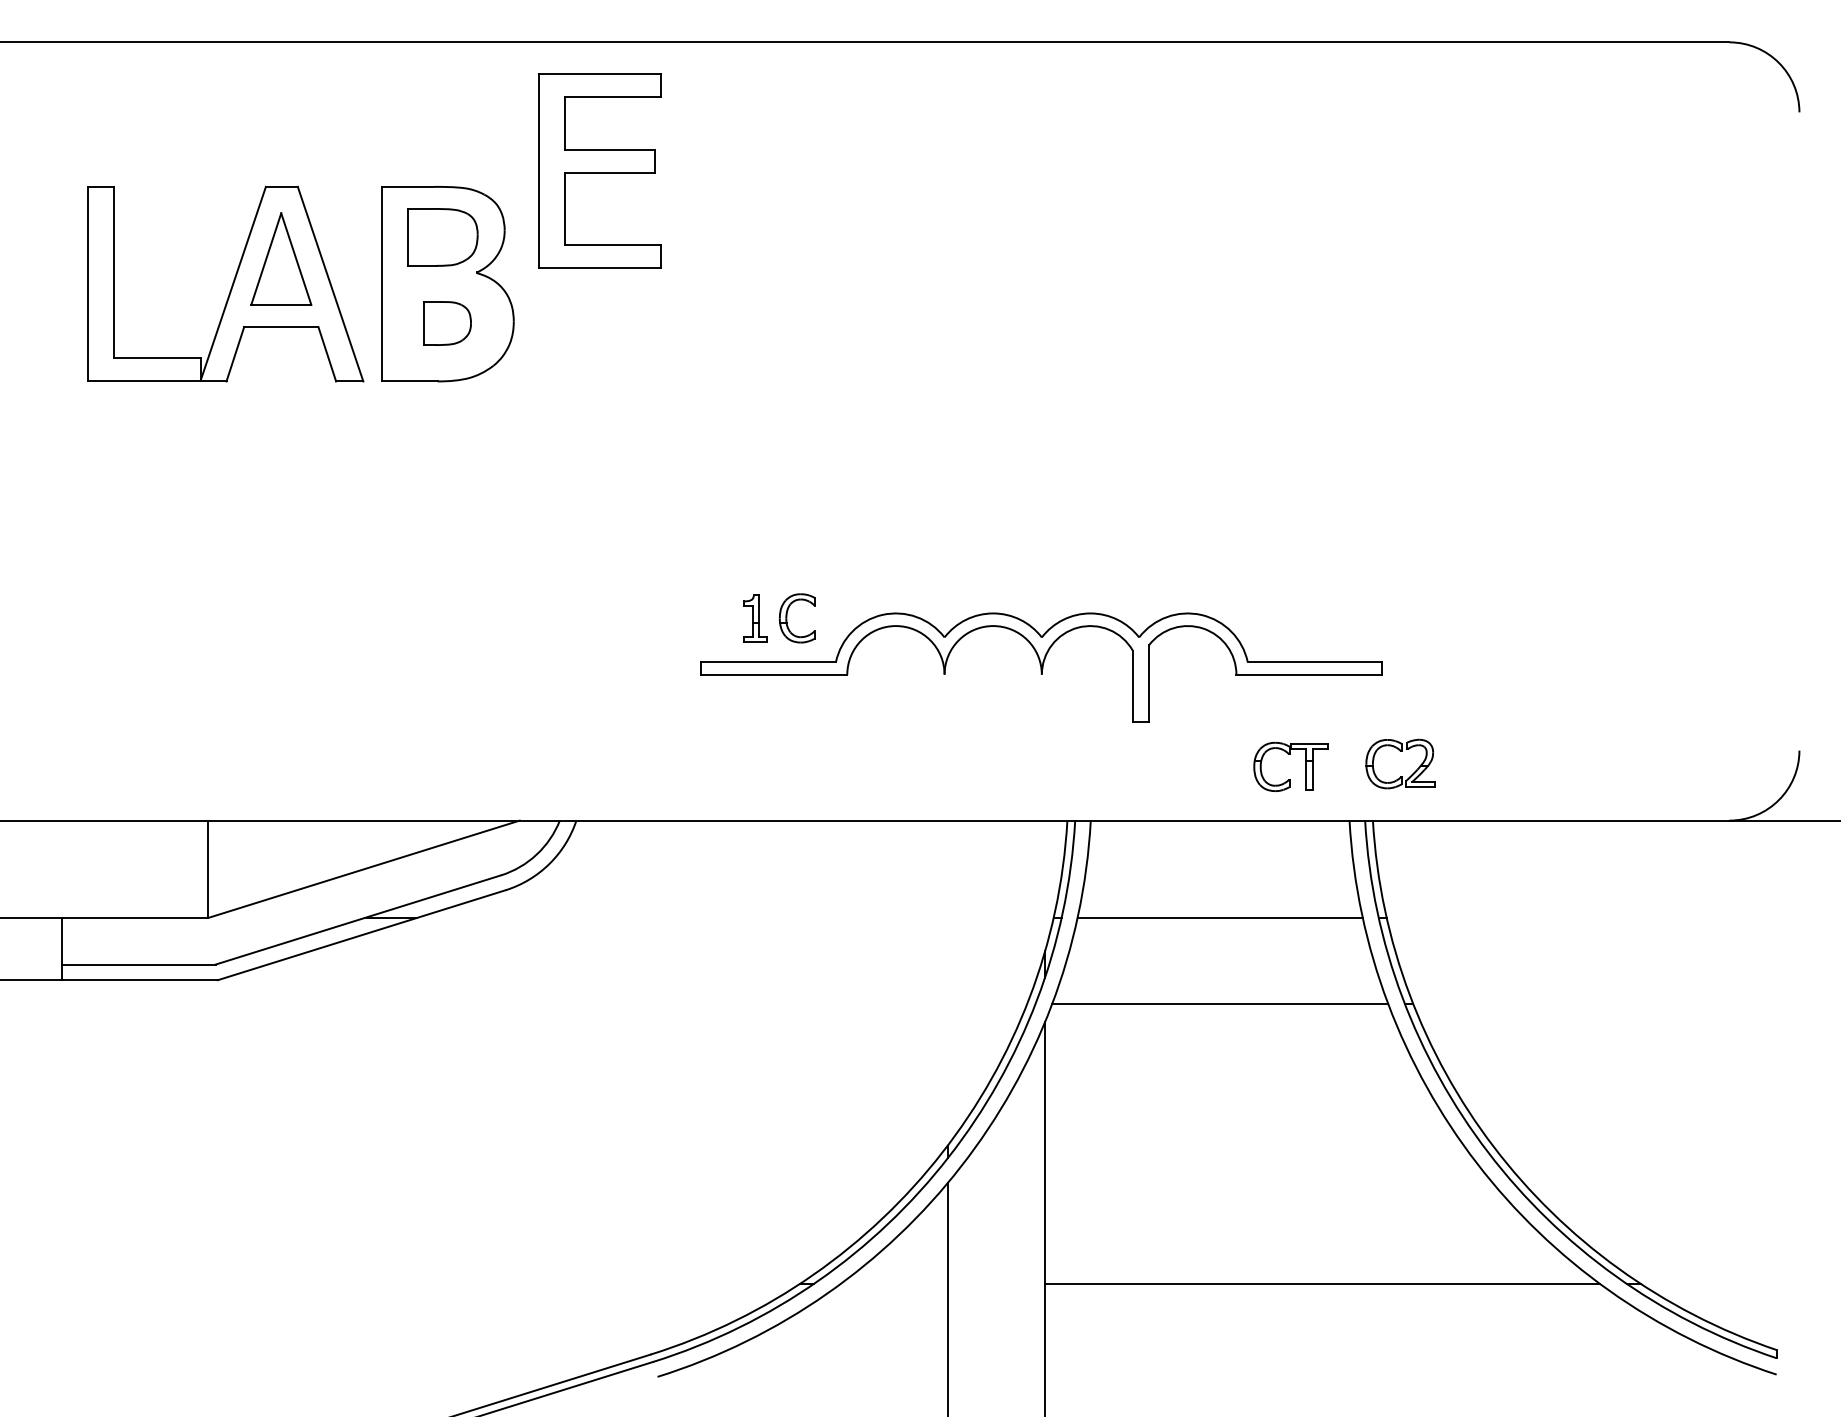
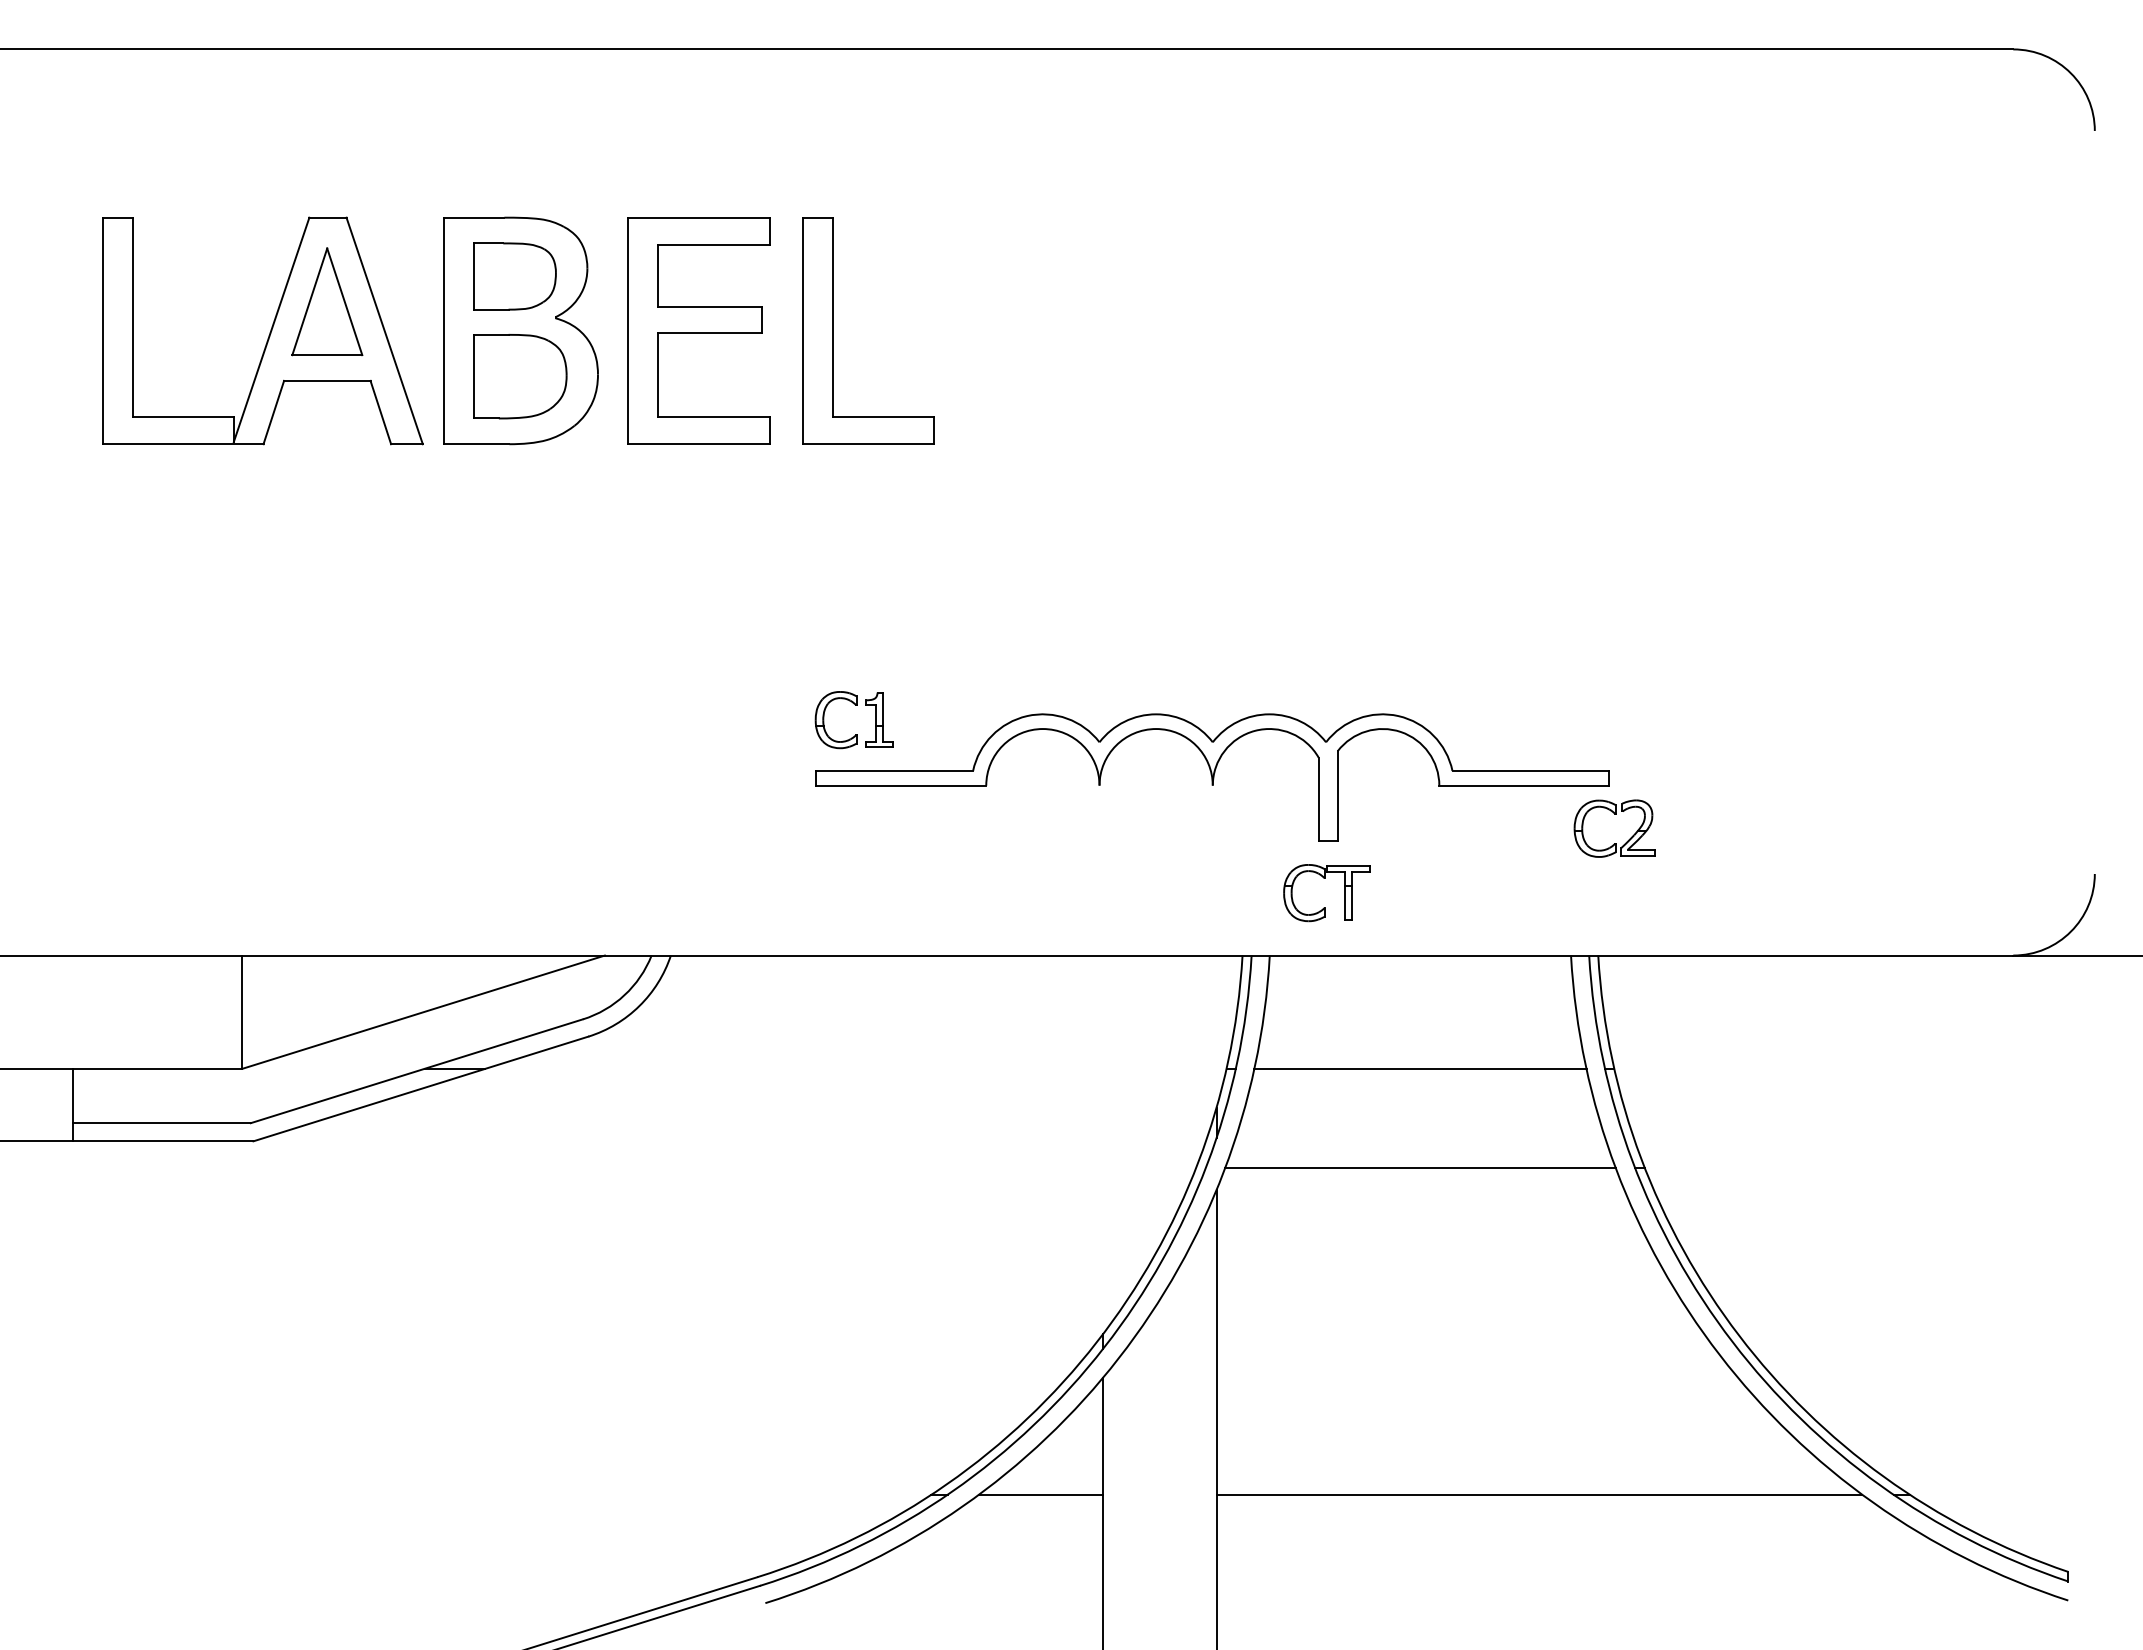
part: (600, 170) -> (698, 330), moved
part: (716, 283) -> (833, 330), added
part: (447, 323) -> (520, 376), size x1.67
part: (787, 618) -> (824, 720), moved
part: (1400, 751) -> (1614, 814), moved
part: (1289, 779) -> (1325, 907), moved
line: (893, 1283) -> (1040, 1494), added

